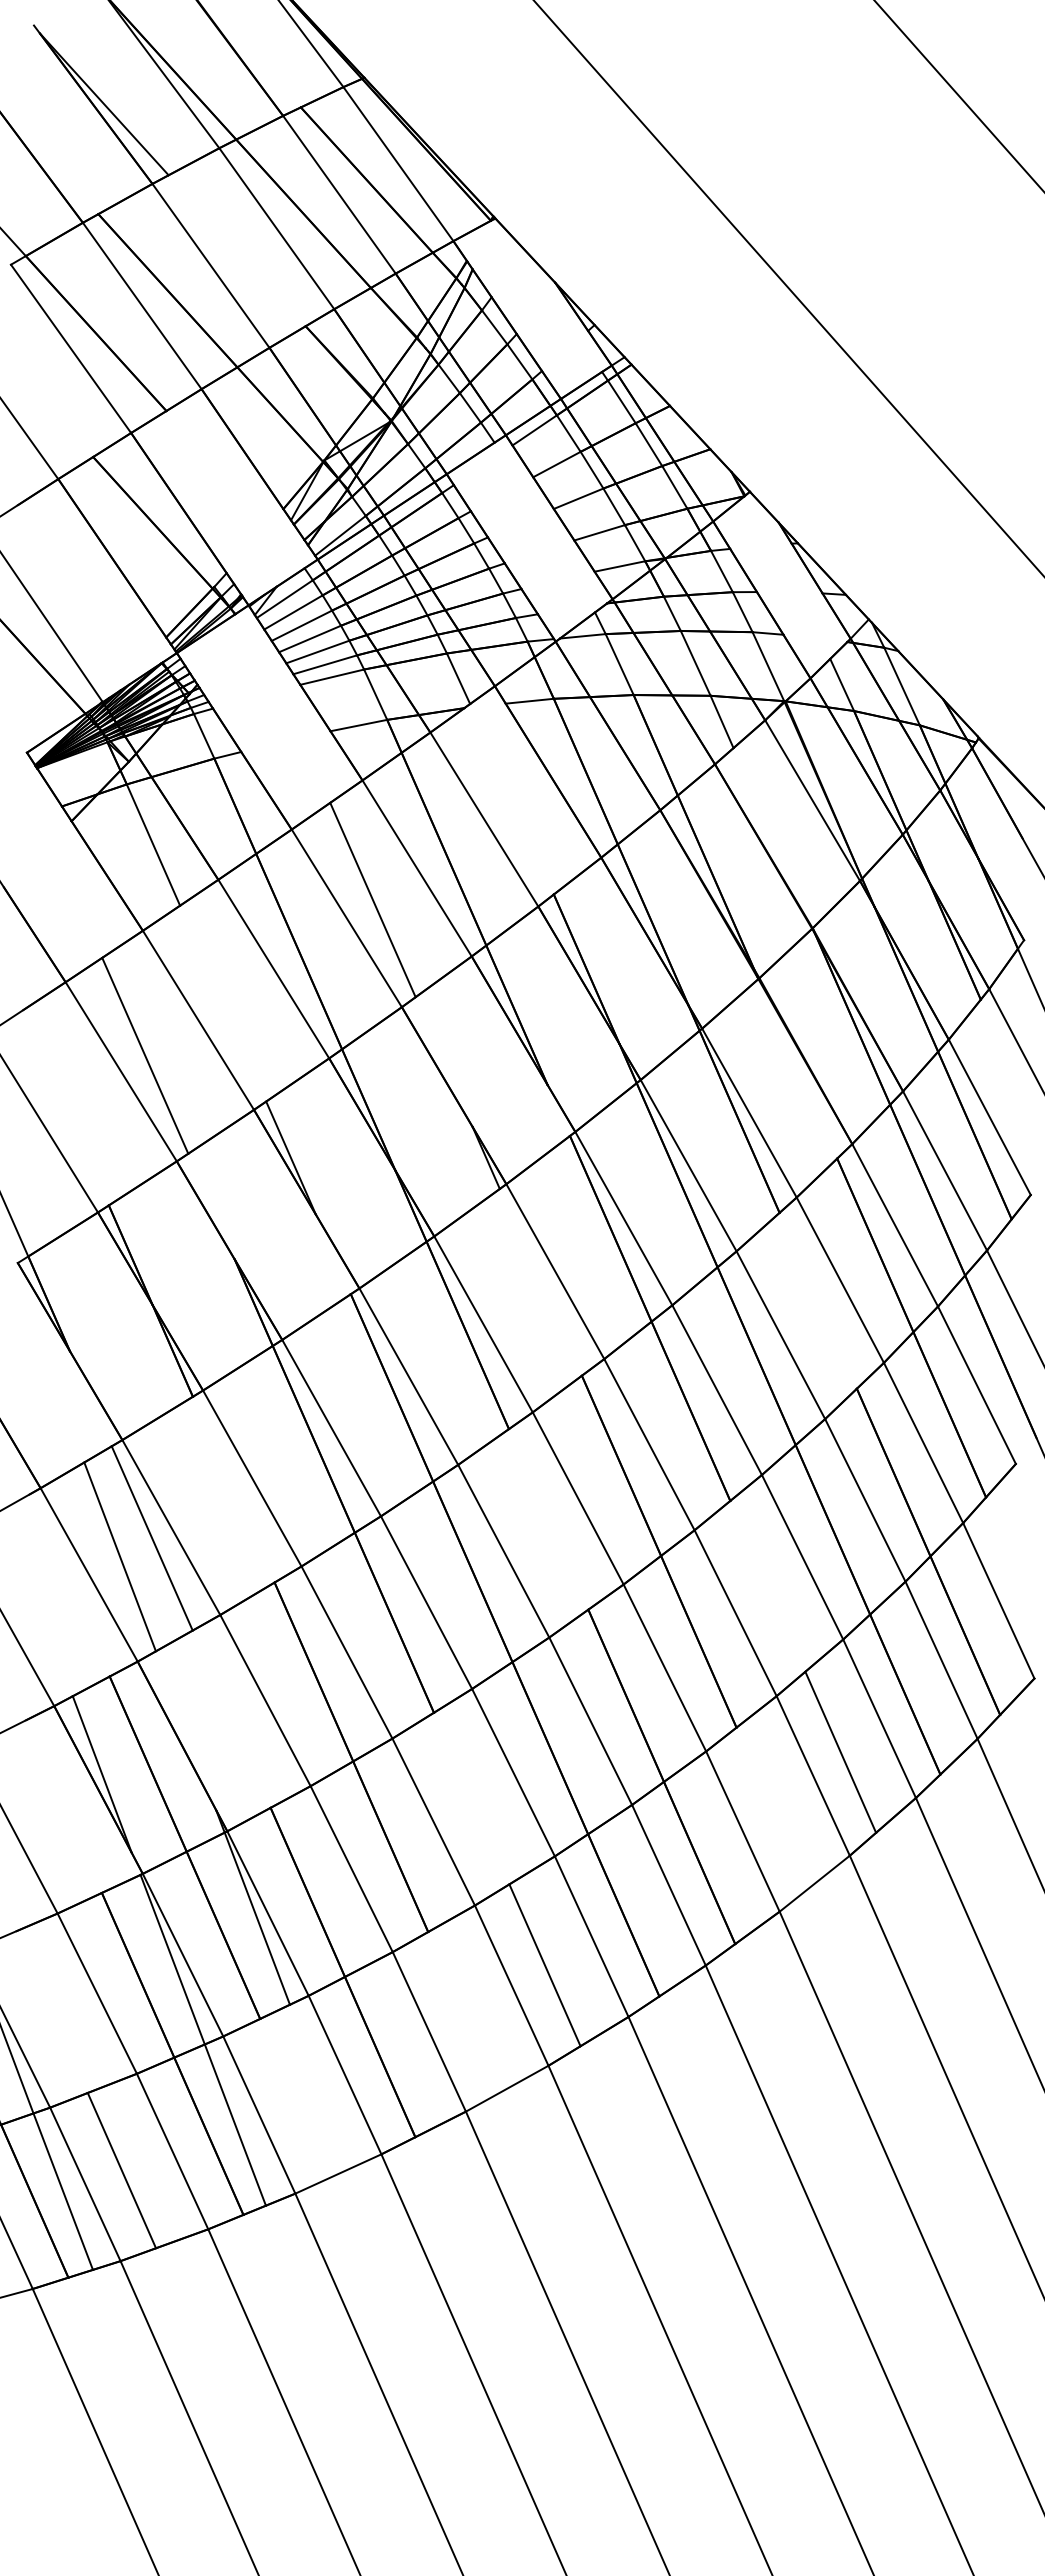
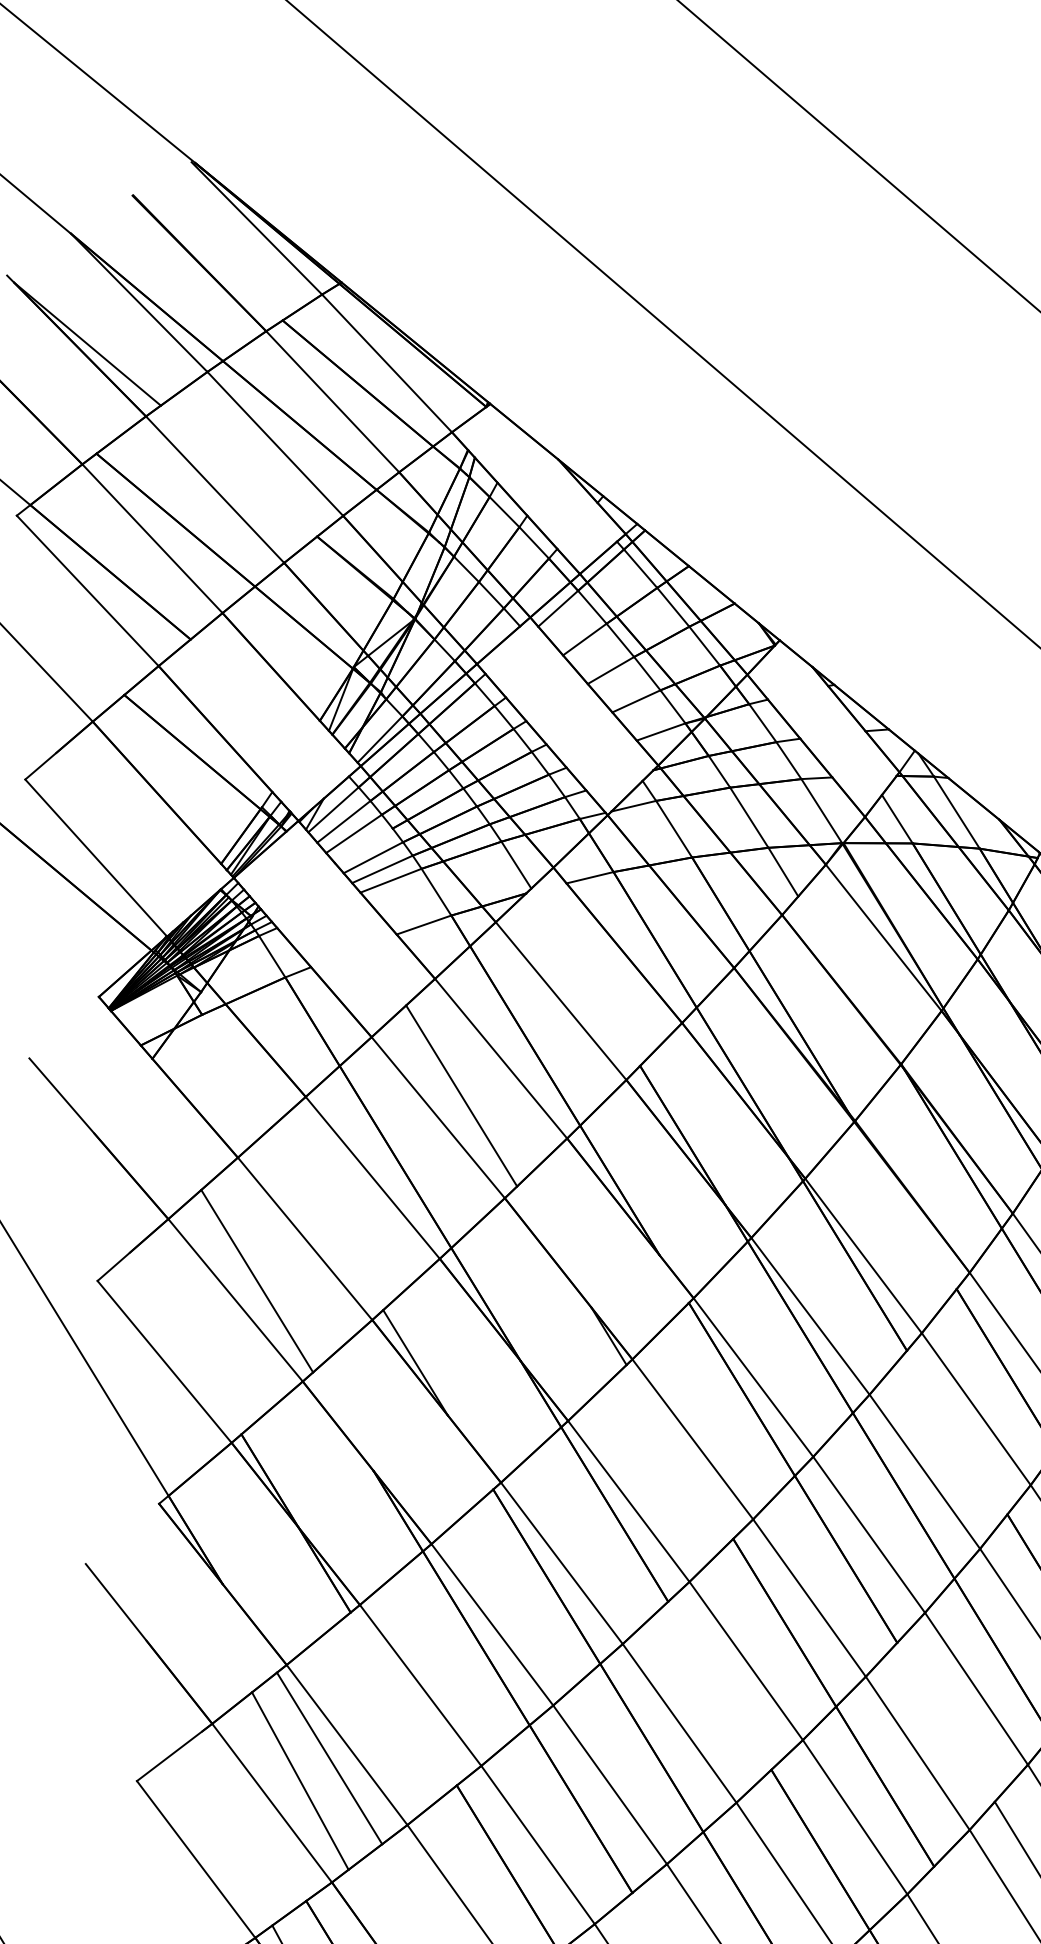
line: (310, 638) -> (364, 845), removed
line: (153, 844) -> (236, 1070), removed

